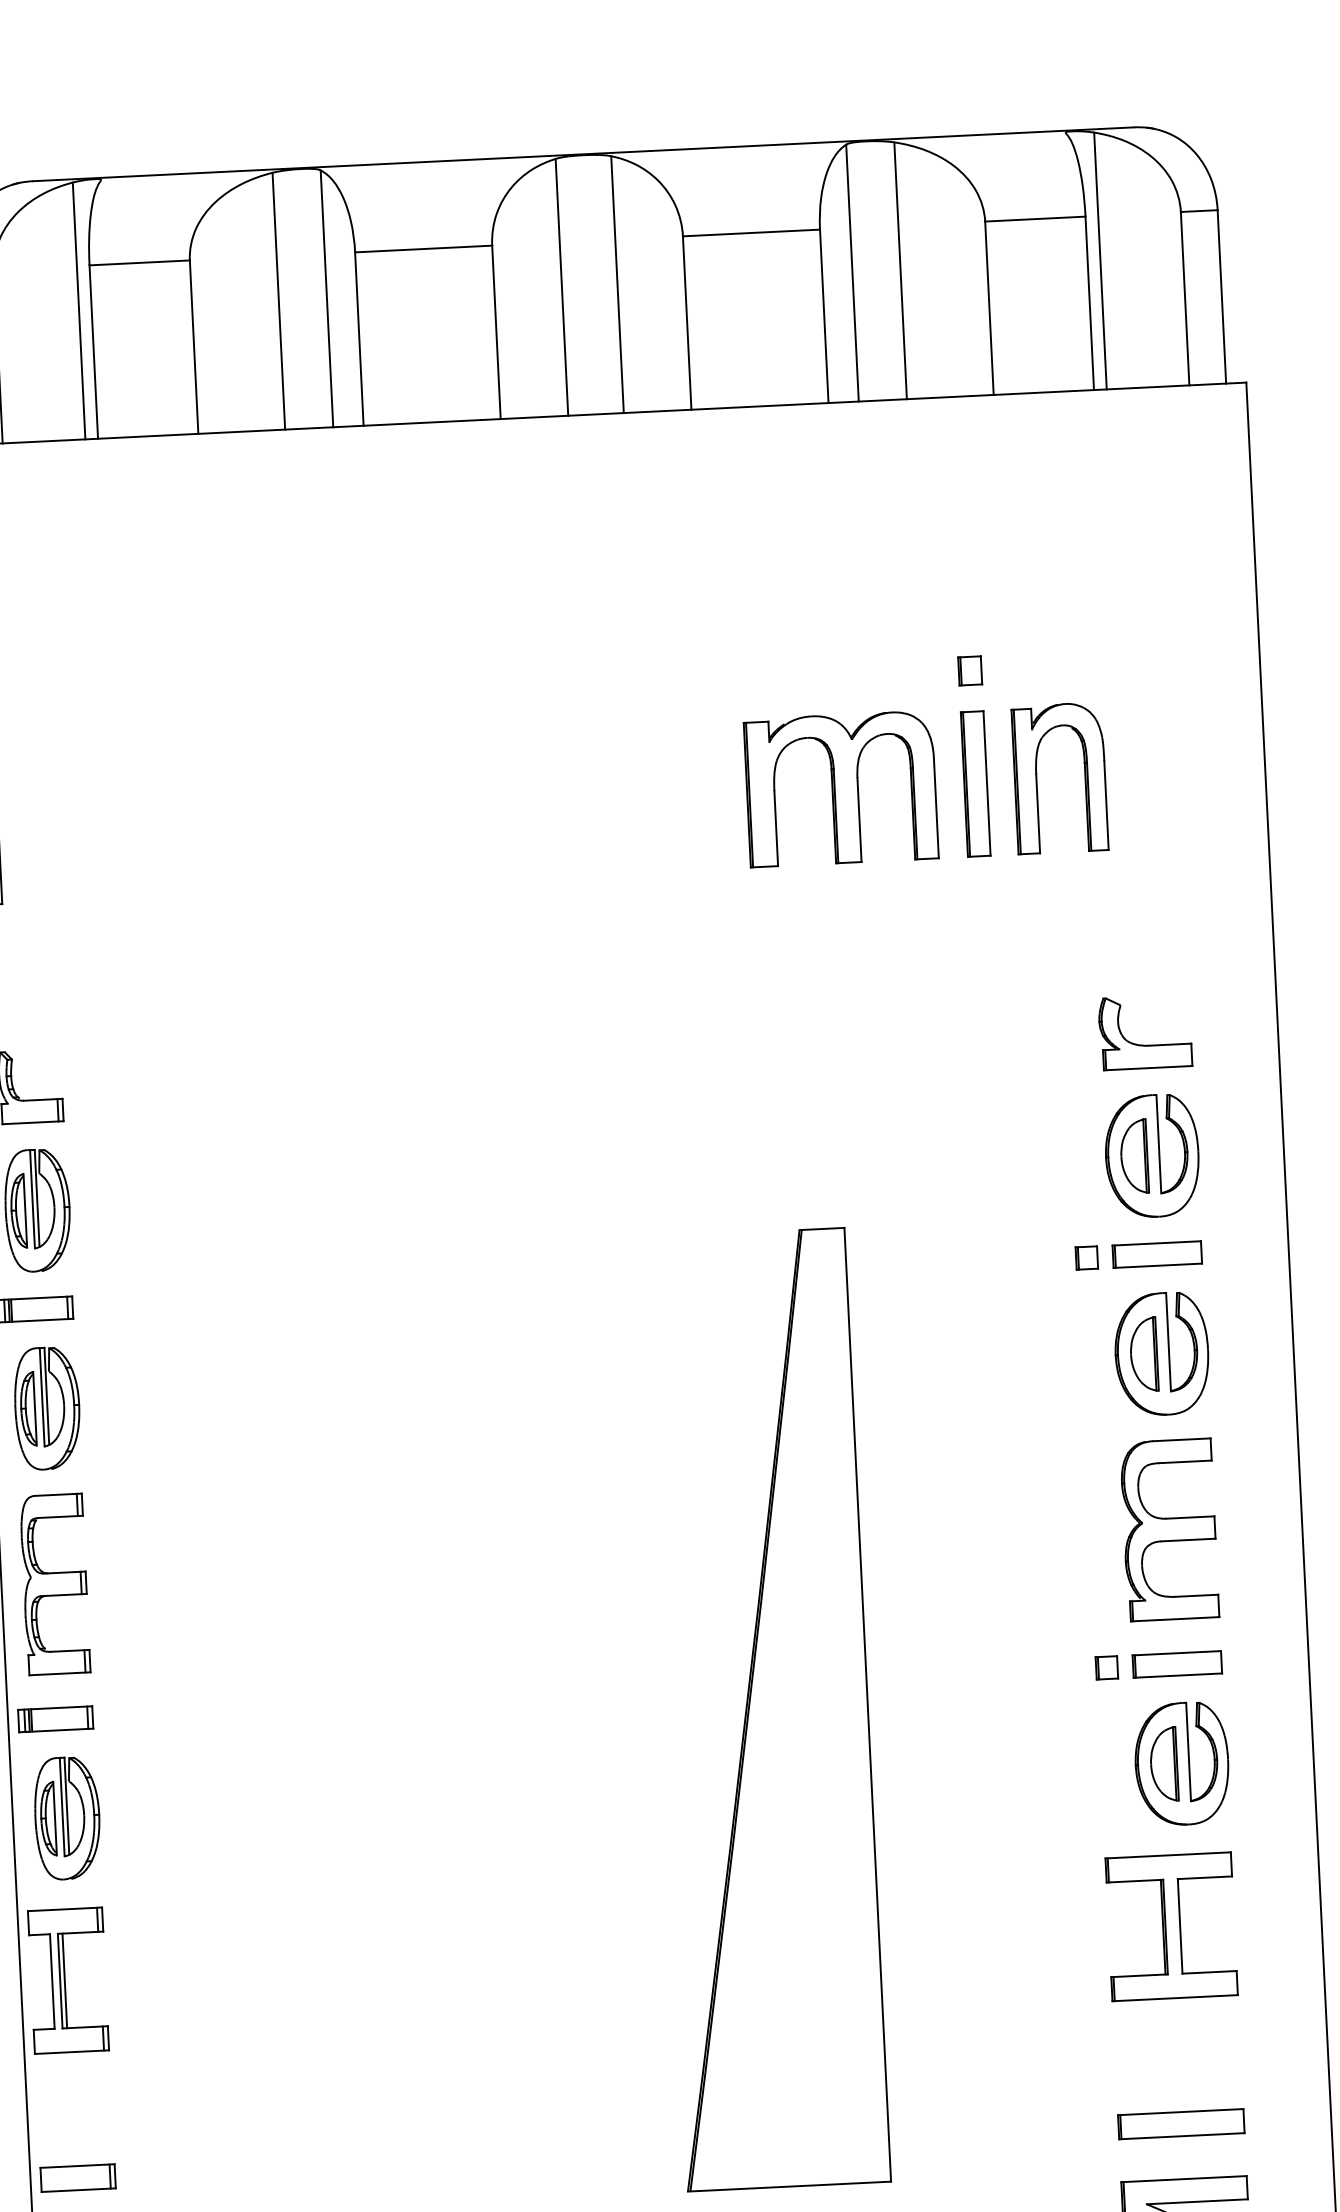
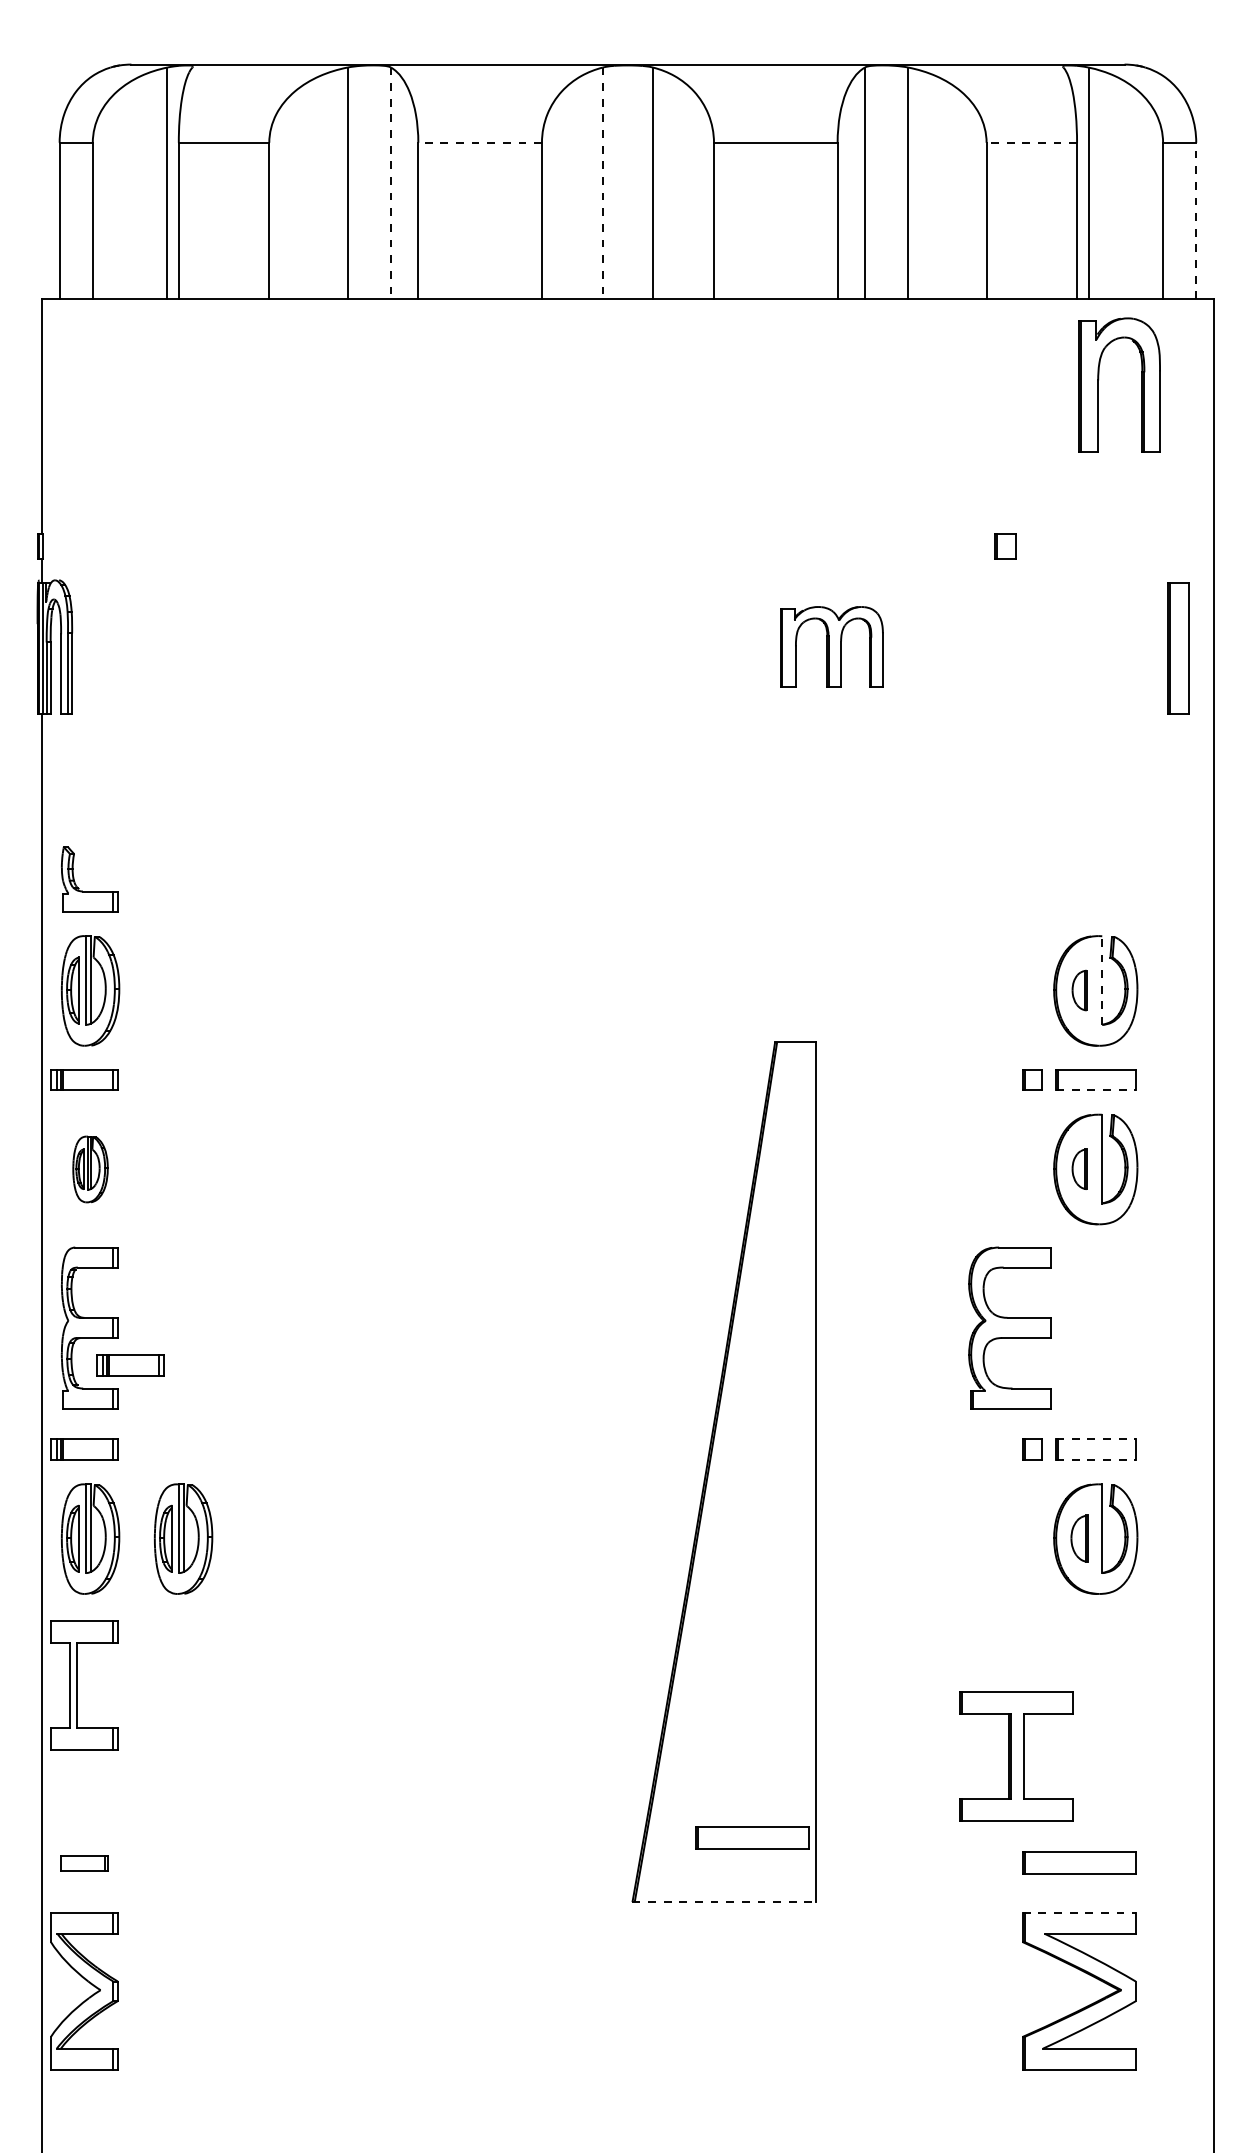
line: (1034, 218) -> (1031, 142), solid -> dashed
line: (424, 248) -> (480, 142), solid -> dashed
line: (561, 287) -> (602, 183), solid -> dashed
line: (1222, 296) -> (1196, 220), solid -> dashed
line: (326, 299) -> (390, 183), solid -> dashed
part: (970, 670) -> (1005, 546), moved
part: (1037, 773) -> (1099, 379), moved
part: (975, 784) -> (1178, 648), moved
part: (840, 788) -> (831, 646), size x0.6
part: (1145, 1044) -> (1094, 890), removed
line: (1159, 1144) -> (1102, 980), solid -> dashed
part: (1134, 1156) -> (1079, 990), size x0.6
line: (1157, 1265) -> (1095, 1089), solid -> dashed
part: (1143, 1354) -> (1079, 1169), size x0.6
part: (47, 1408) -> (90, 1169), size x0.6
part: (1169, 1529) -> (1009, 1327), moved
part: (102, 1623) -> (130, 1365), added
line: (1176, 1653) -> (1095, 1439), solid -> dashed
line: (1177, 1675) -> (1095, 1459), solid -> dashed
part: (1163, 1764) -> (1079, 1538), size x0.7
part: (170, 1812) -> (183, 1538), added
part: (1171, 1927) -> (1016, 1756), moved
line: (65, 1980) -> (81, 1684), removed
part: (817, 2113) -> (752, 1837), added
part: (78, 2177) -> (84, 1862), size x0.7
line: (1184, 2178) -> (1079, 1912), solid -> dashed
line: (790, 2186) -> (724, 1902), solid -> dashed

